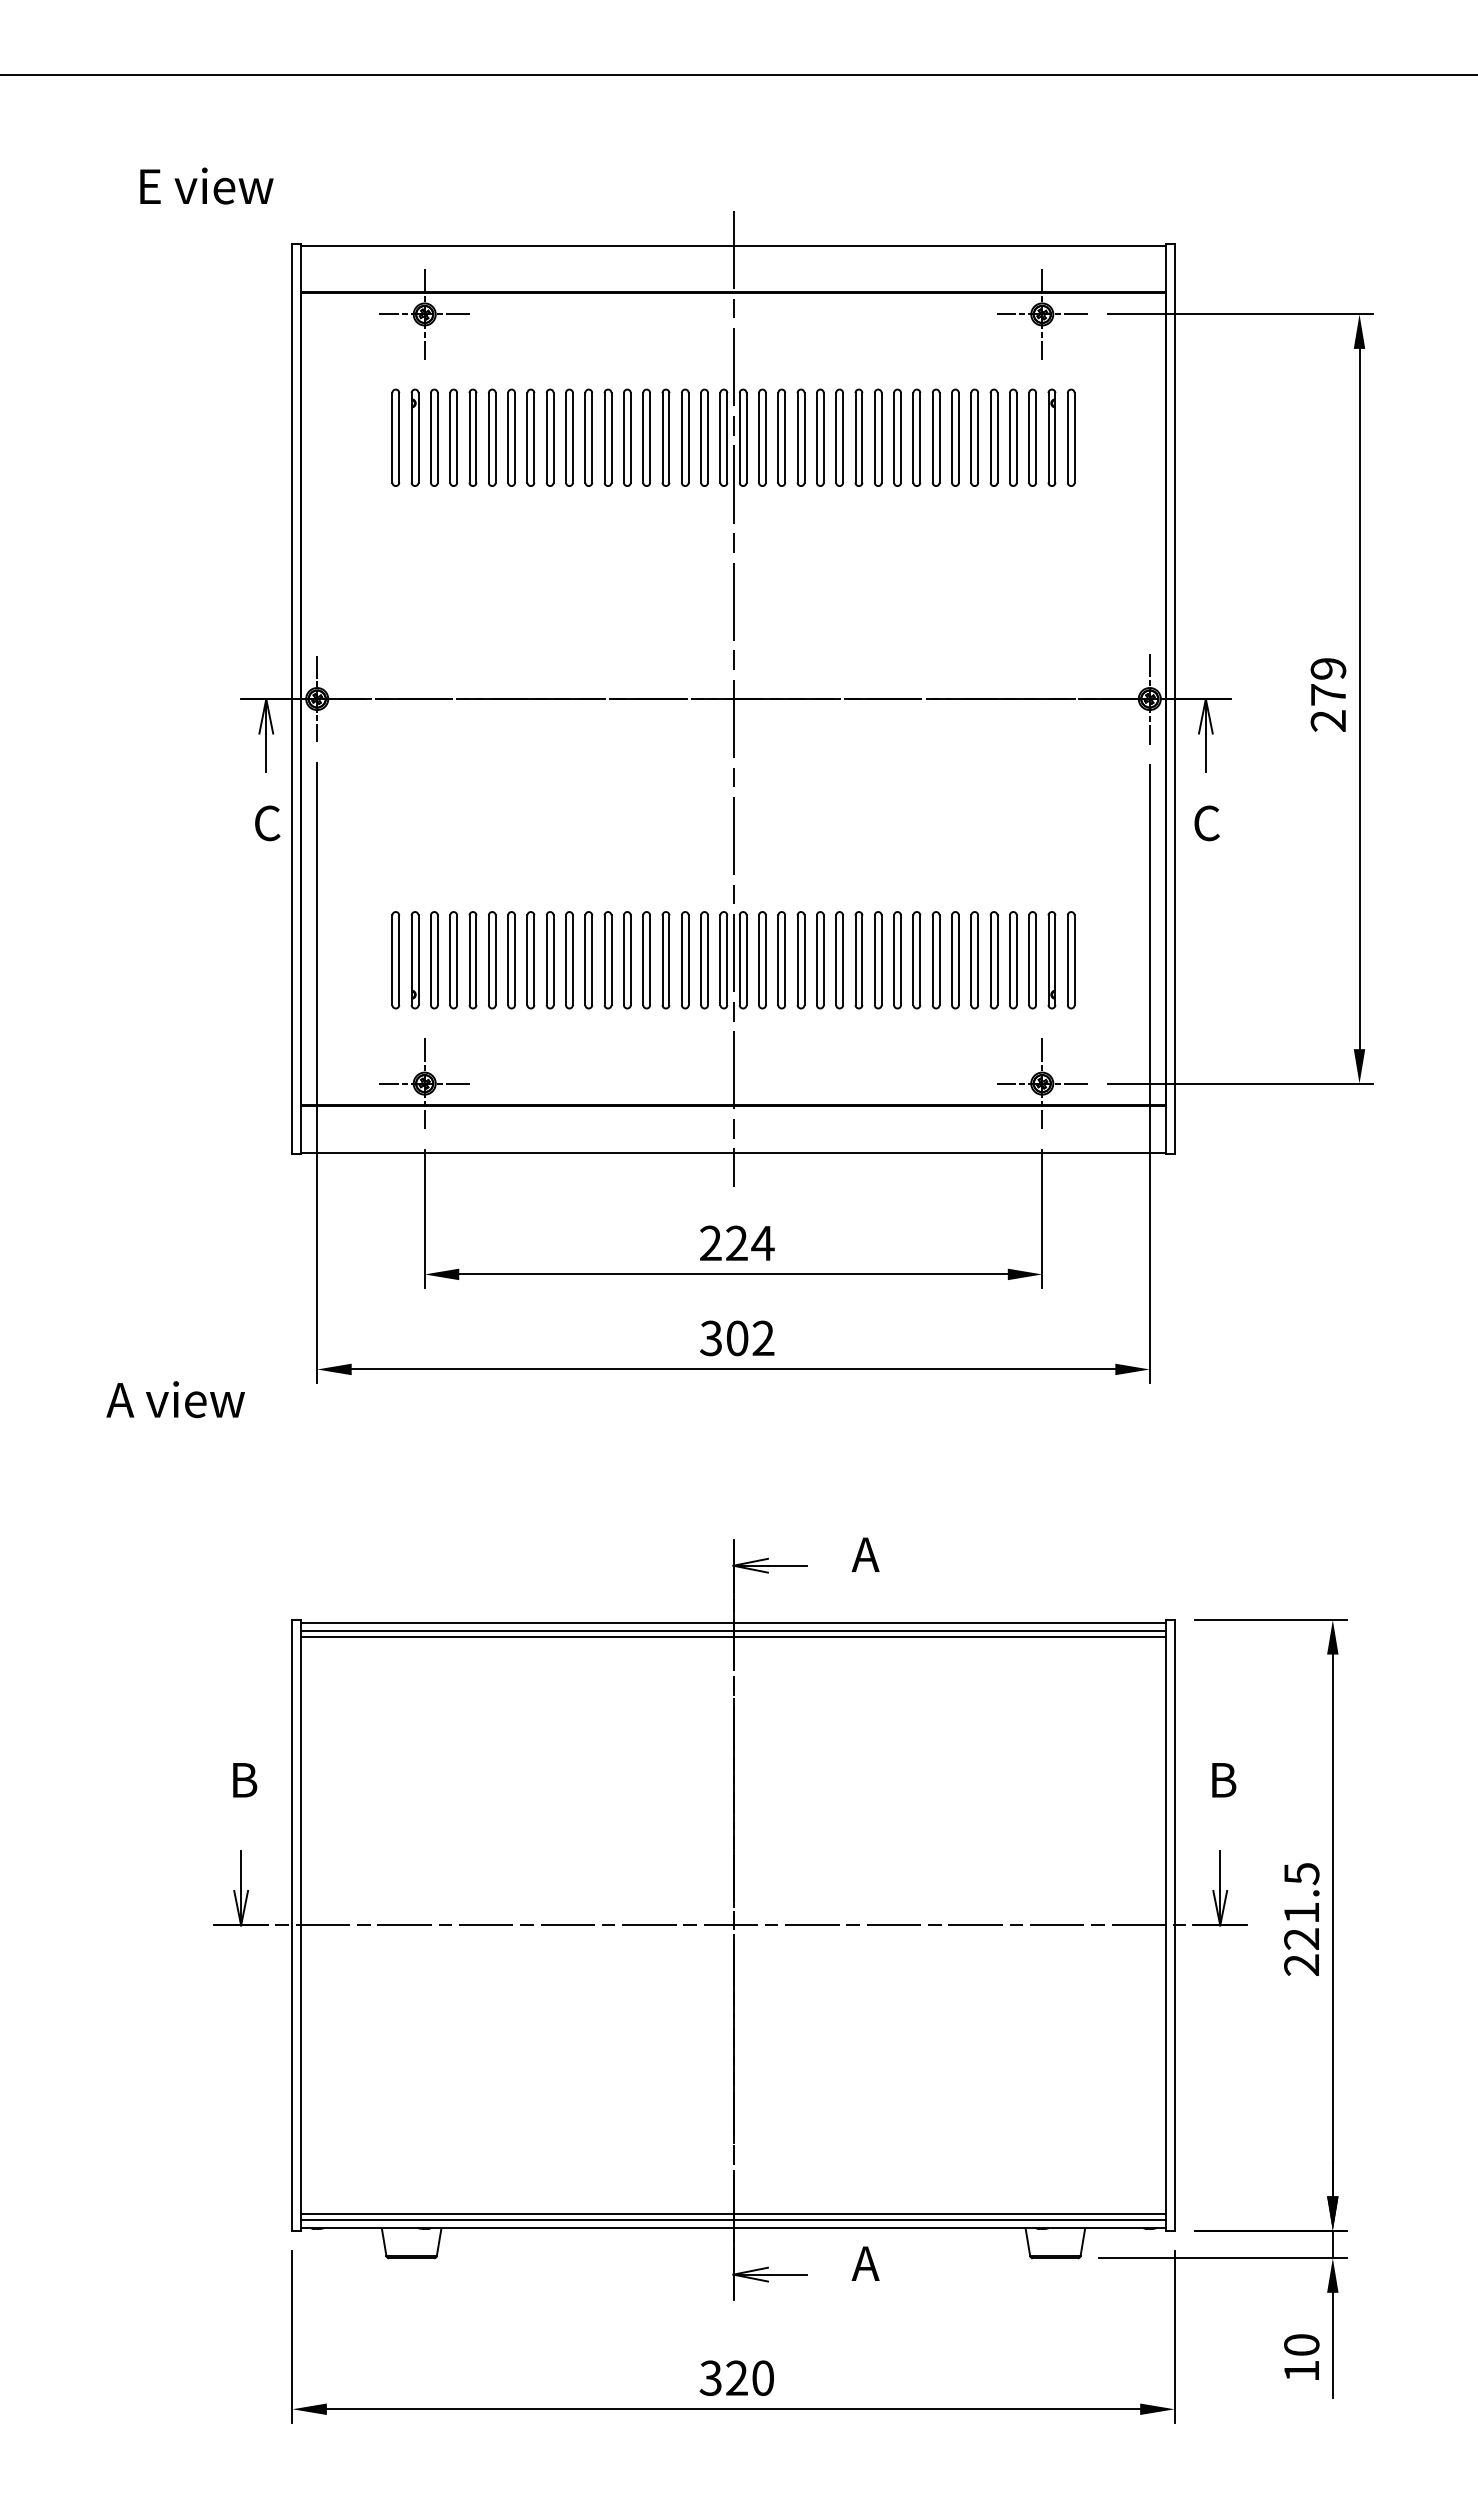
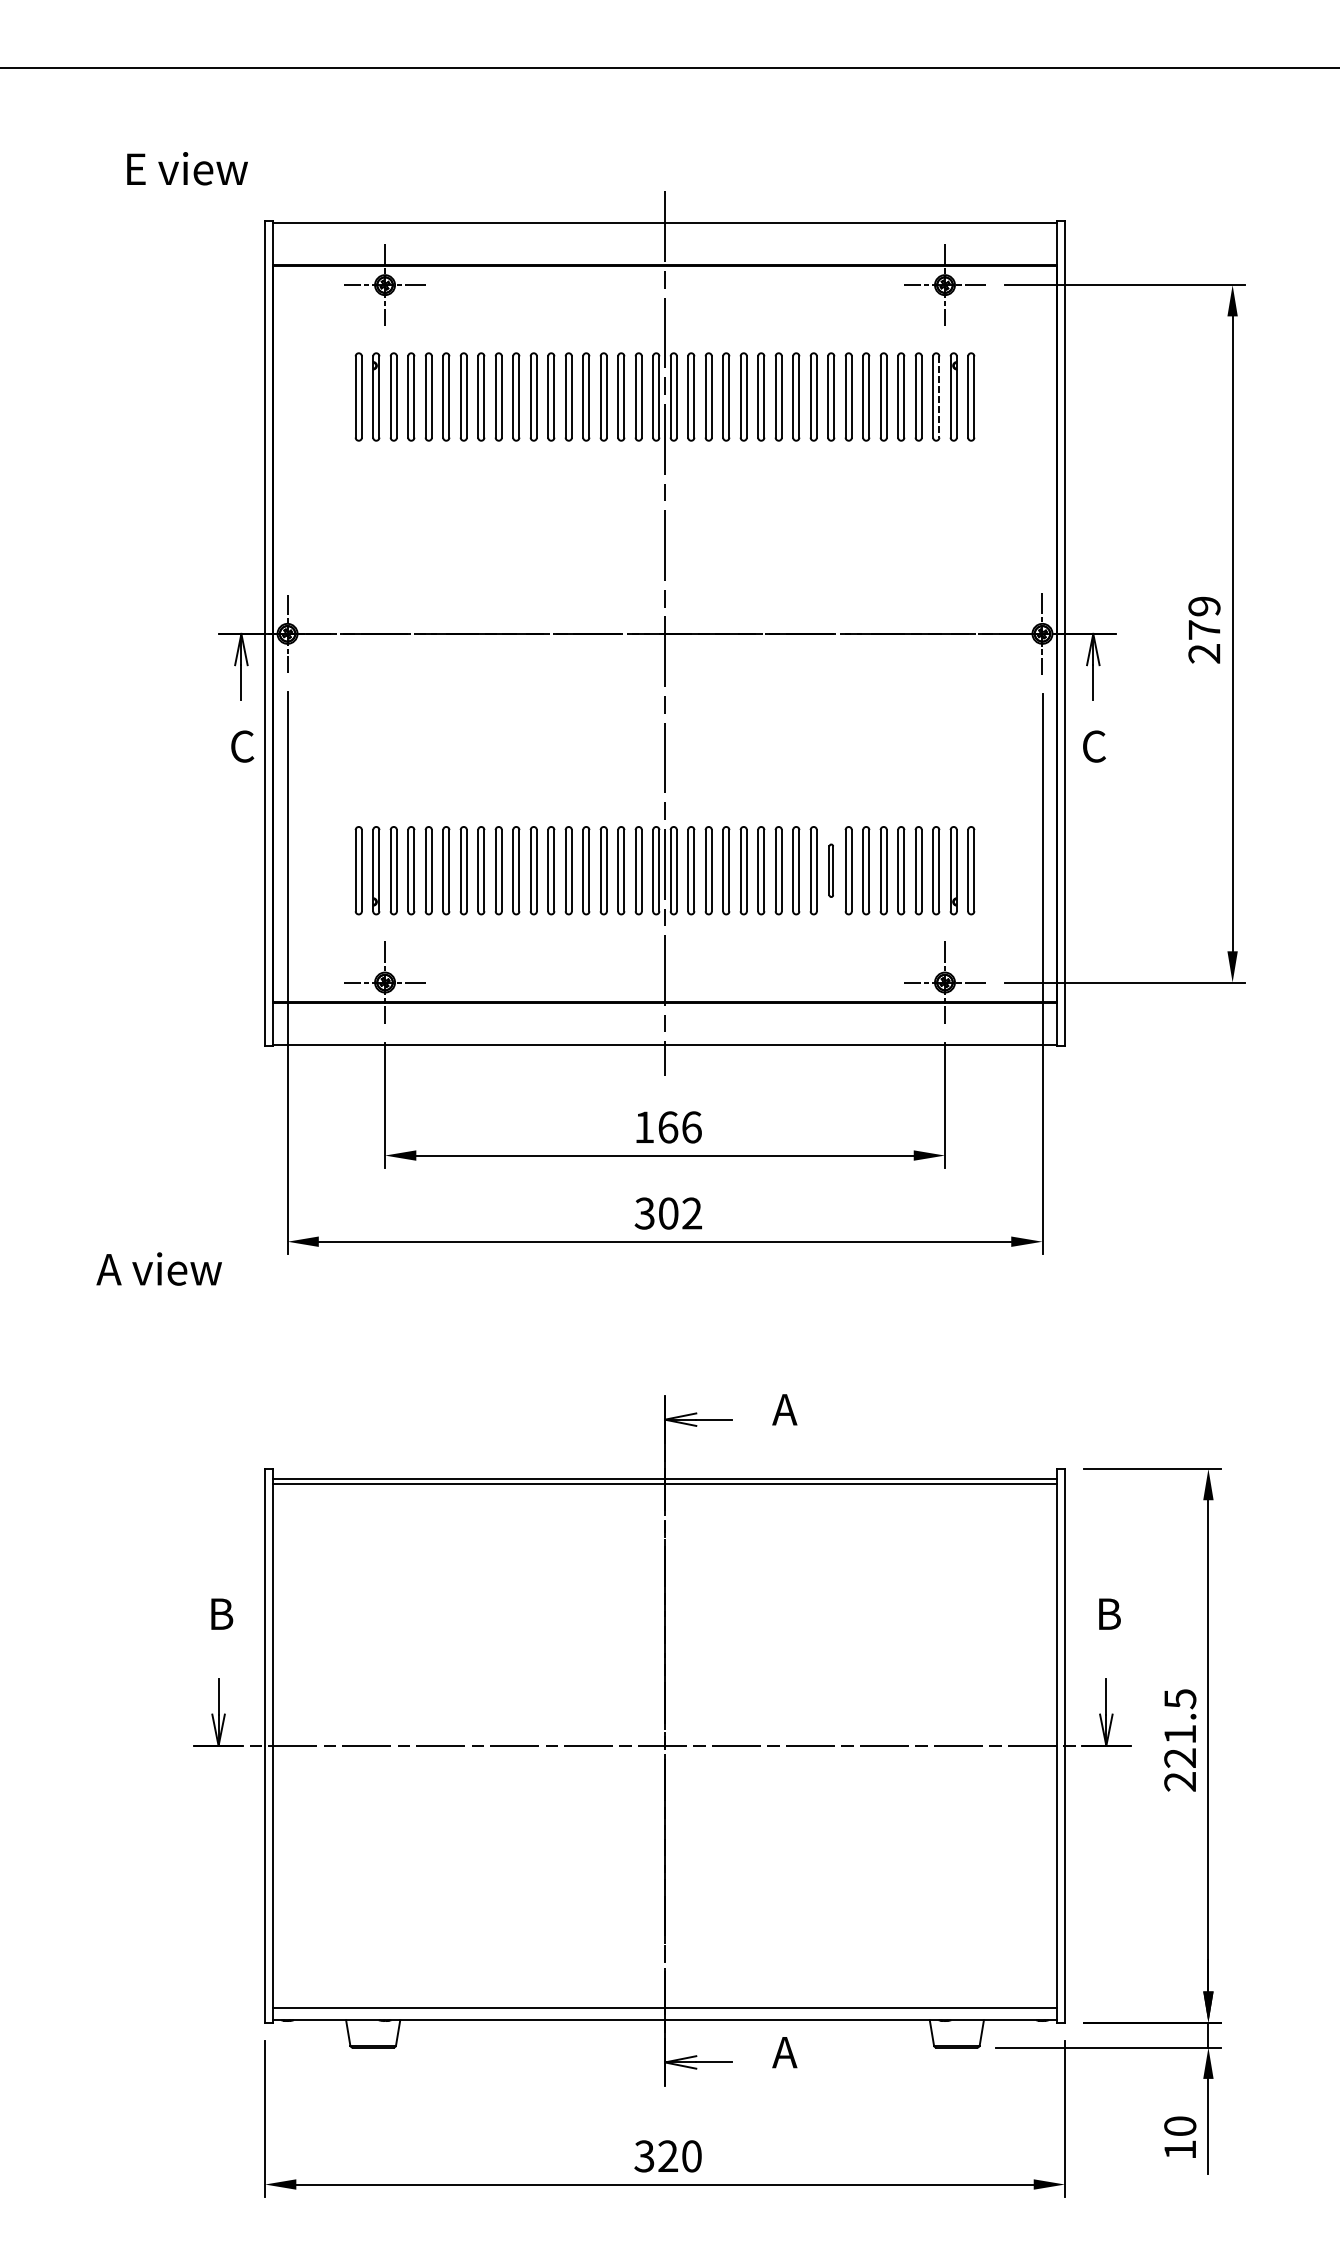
line: (1036, 437) -> (939, 396), solid -> dashed
part: (916, 960) -> (830, 870), size x0.6
text: (737, 1243) -> (668, 1127), 224 -> 166
line: (733, 1622) -> (665, 1471), removed
line: (733, 2219) -> (665, 2012), removed

